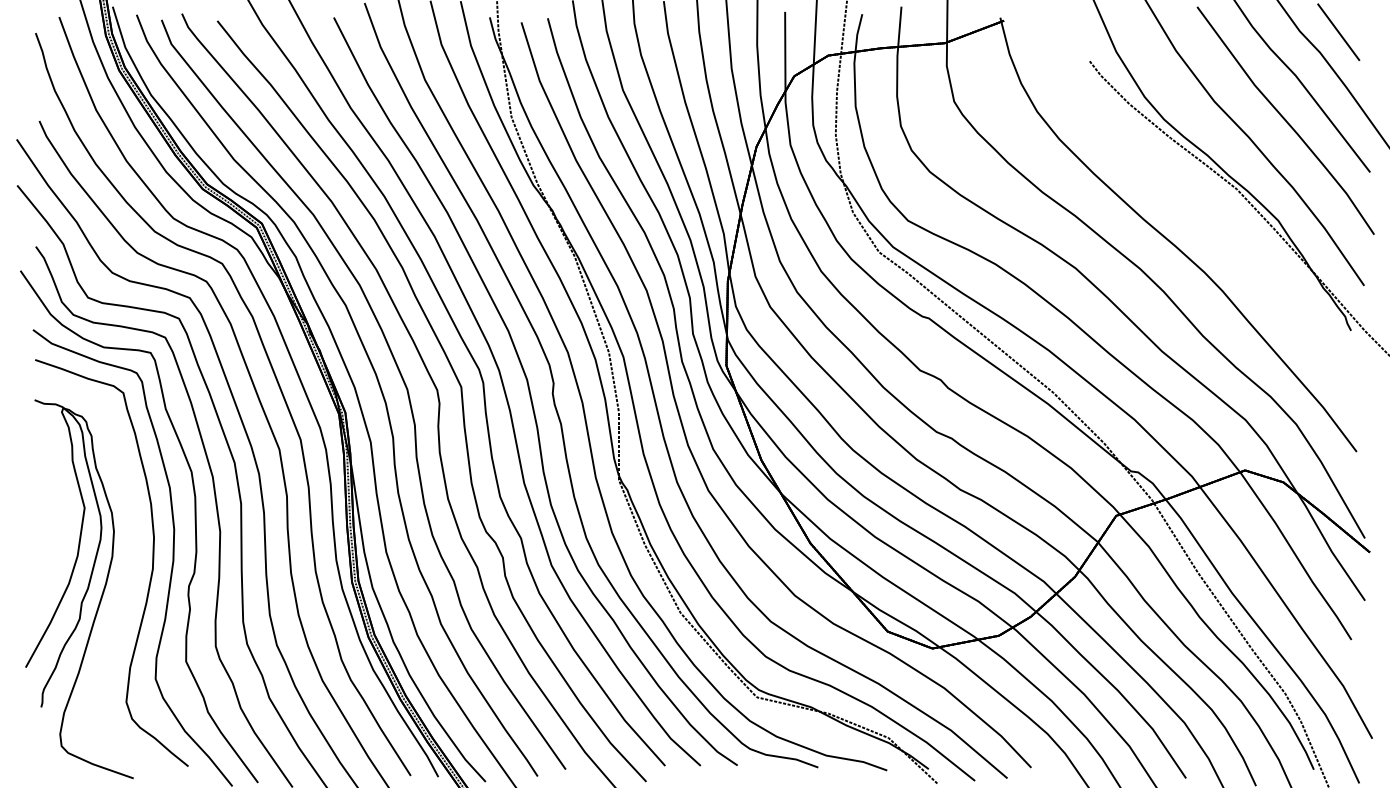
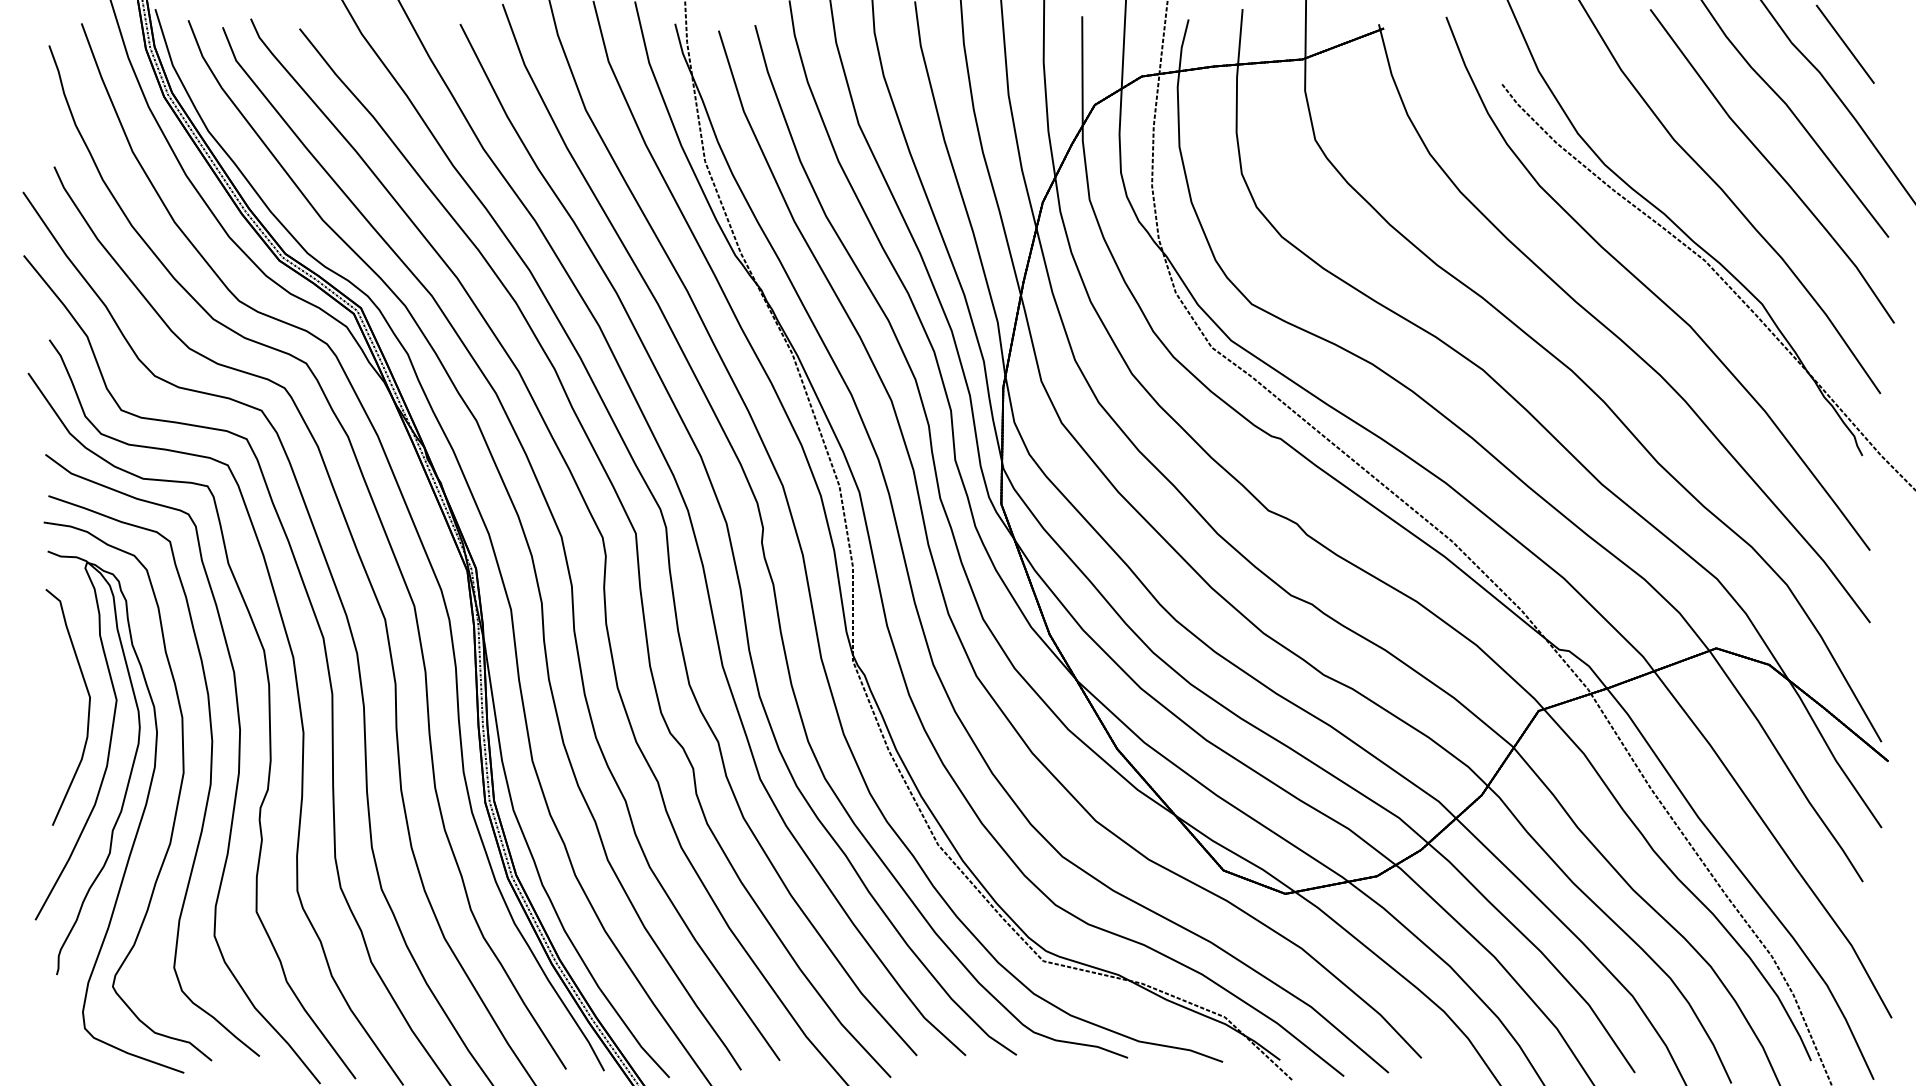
part: (1197, 209) -> (1650, 288), added
part: (128, 579) -> (177, 798), added

